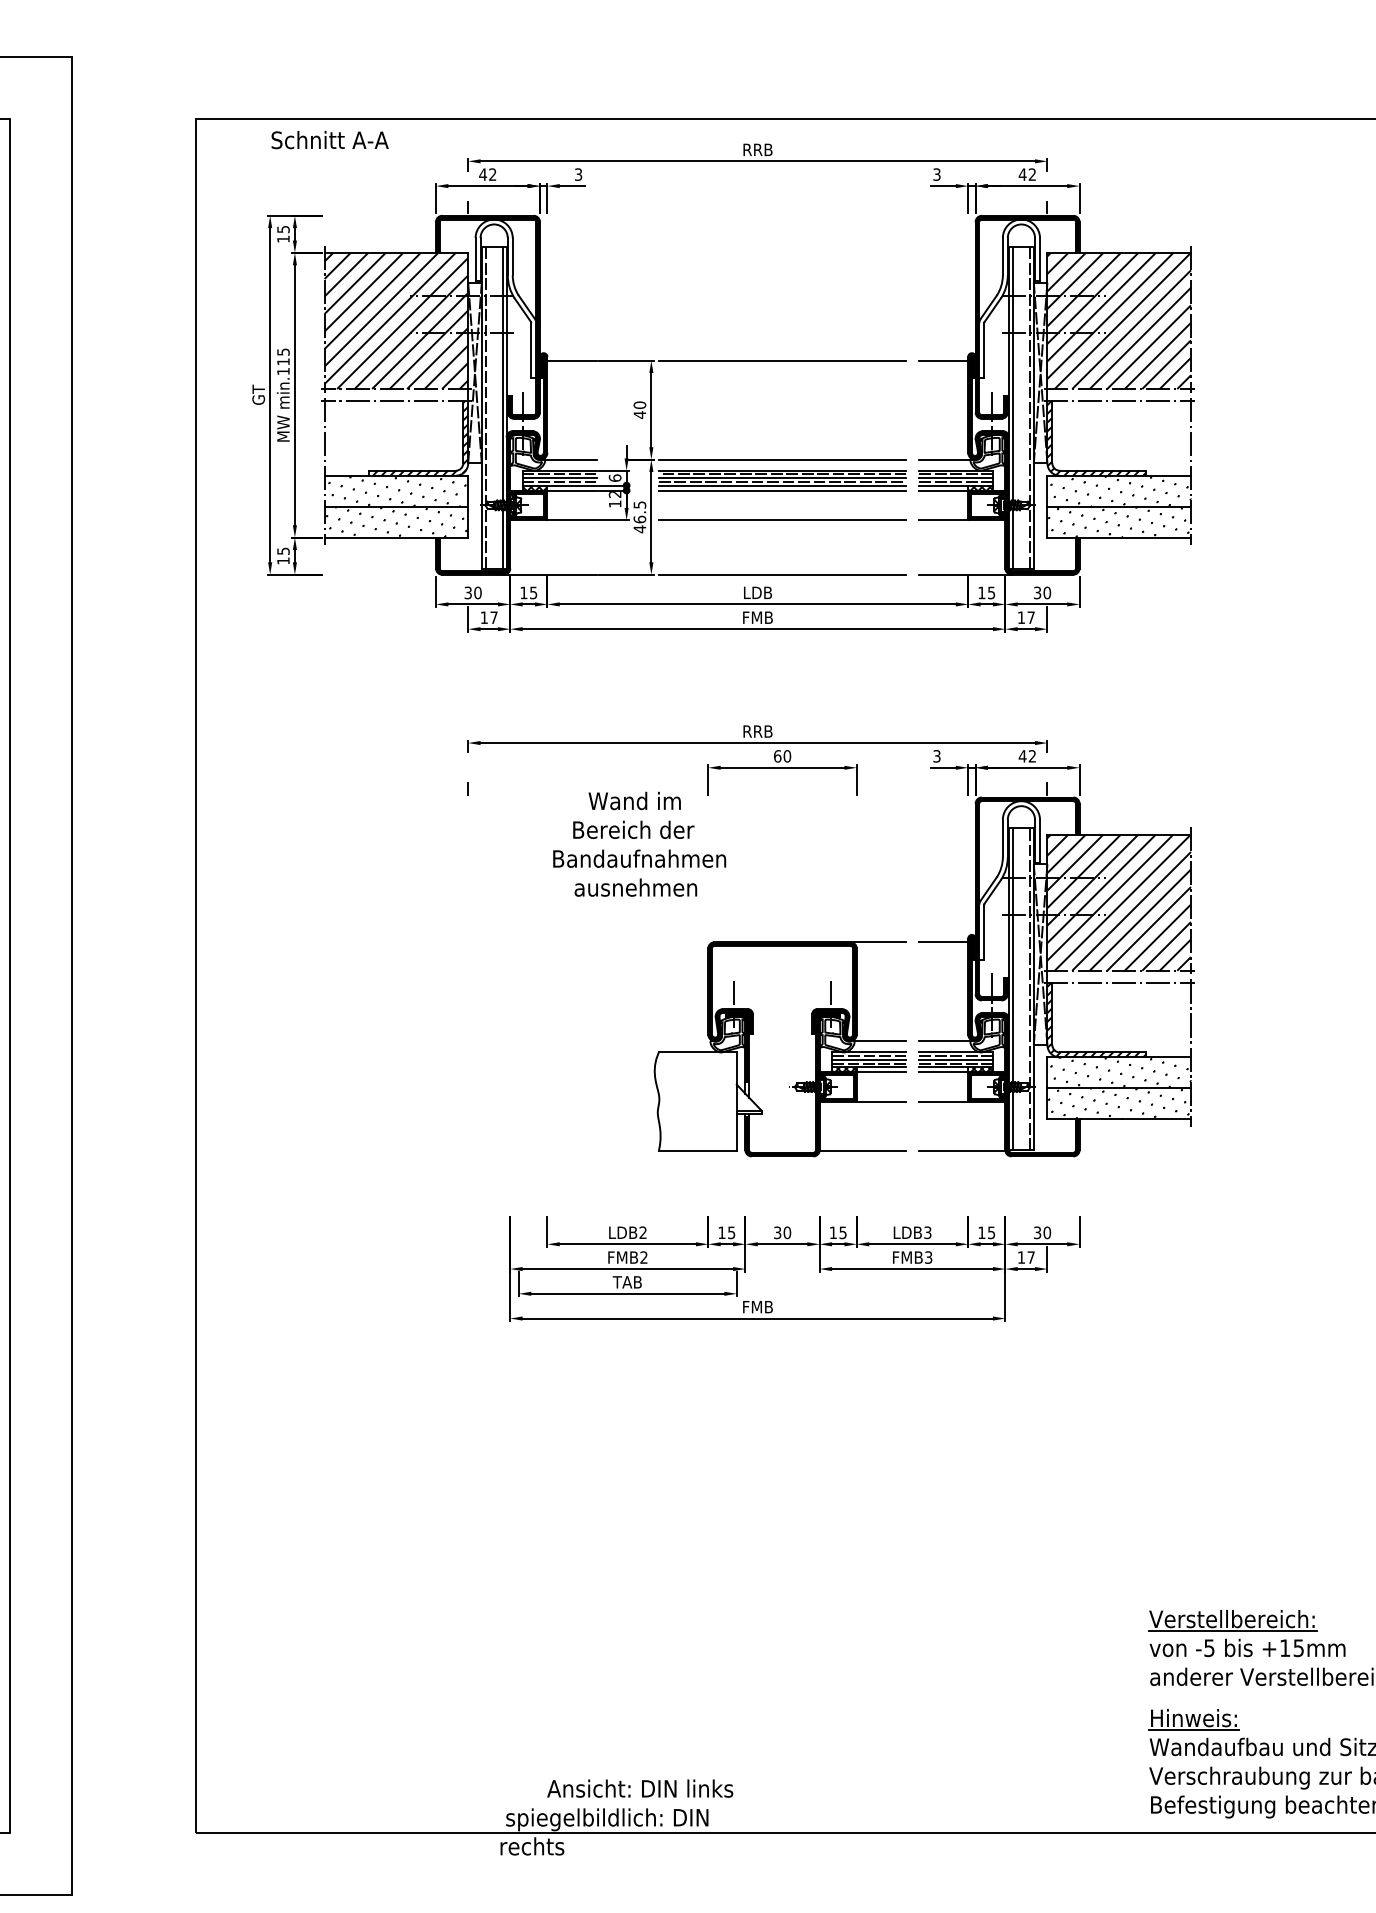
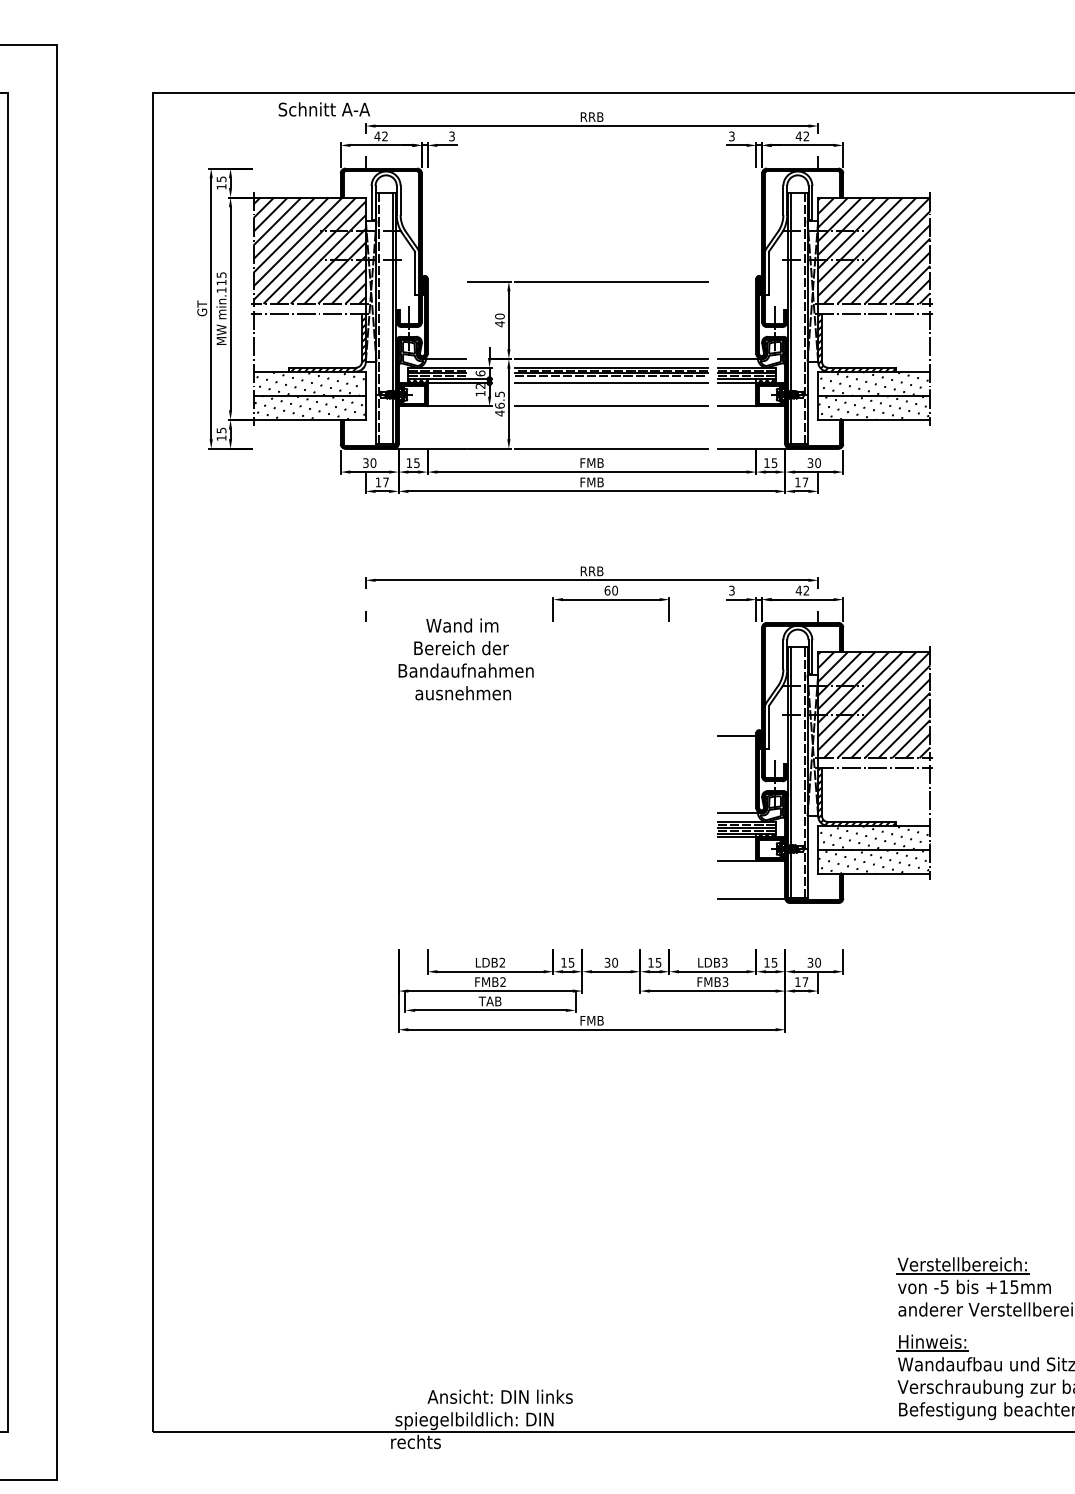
text: (329, 140) -> (323, 109), moved
line: (571, 360) -> (446, 281), removed
line: (943, 360) -> (737, 281), removed
line: (782, 485) -> (611, 379), removed
text: (757, 592) -> (591, 462), LDB -> FMB
text: (639, 843) -> (466, 658), moved
part: (779, 1049) -> (608, 819), removed

